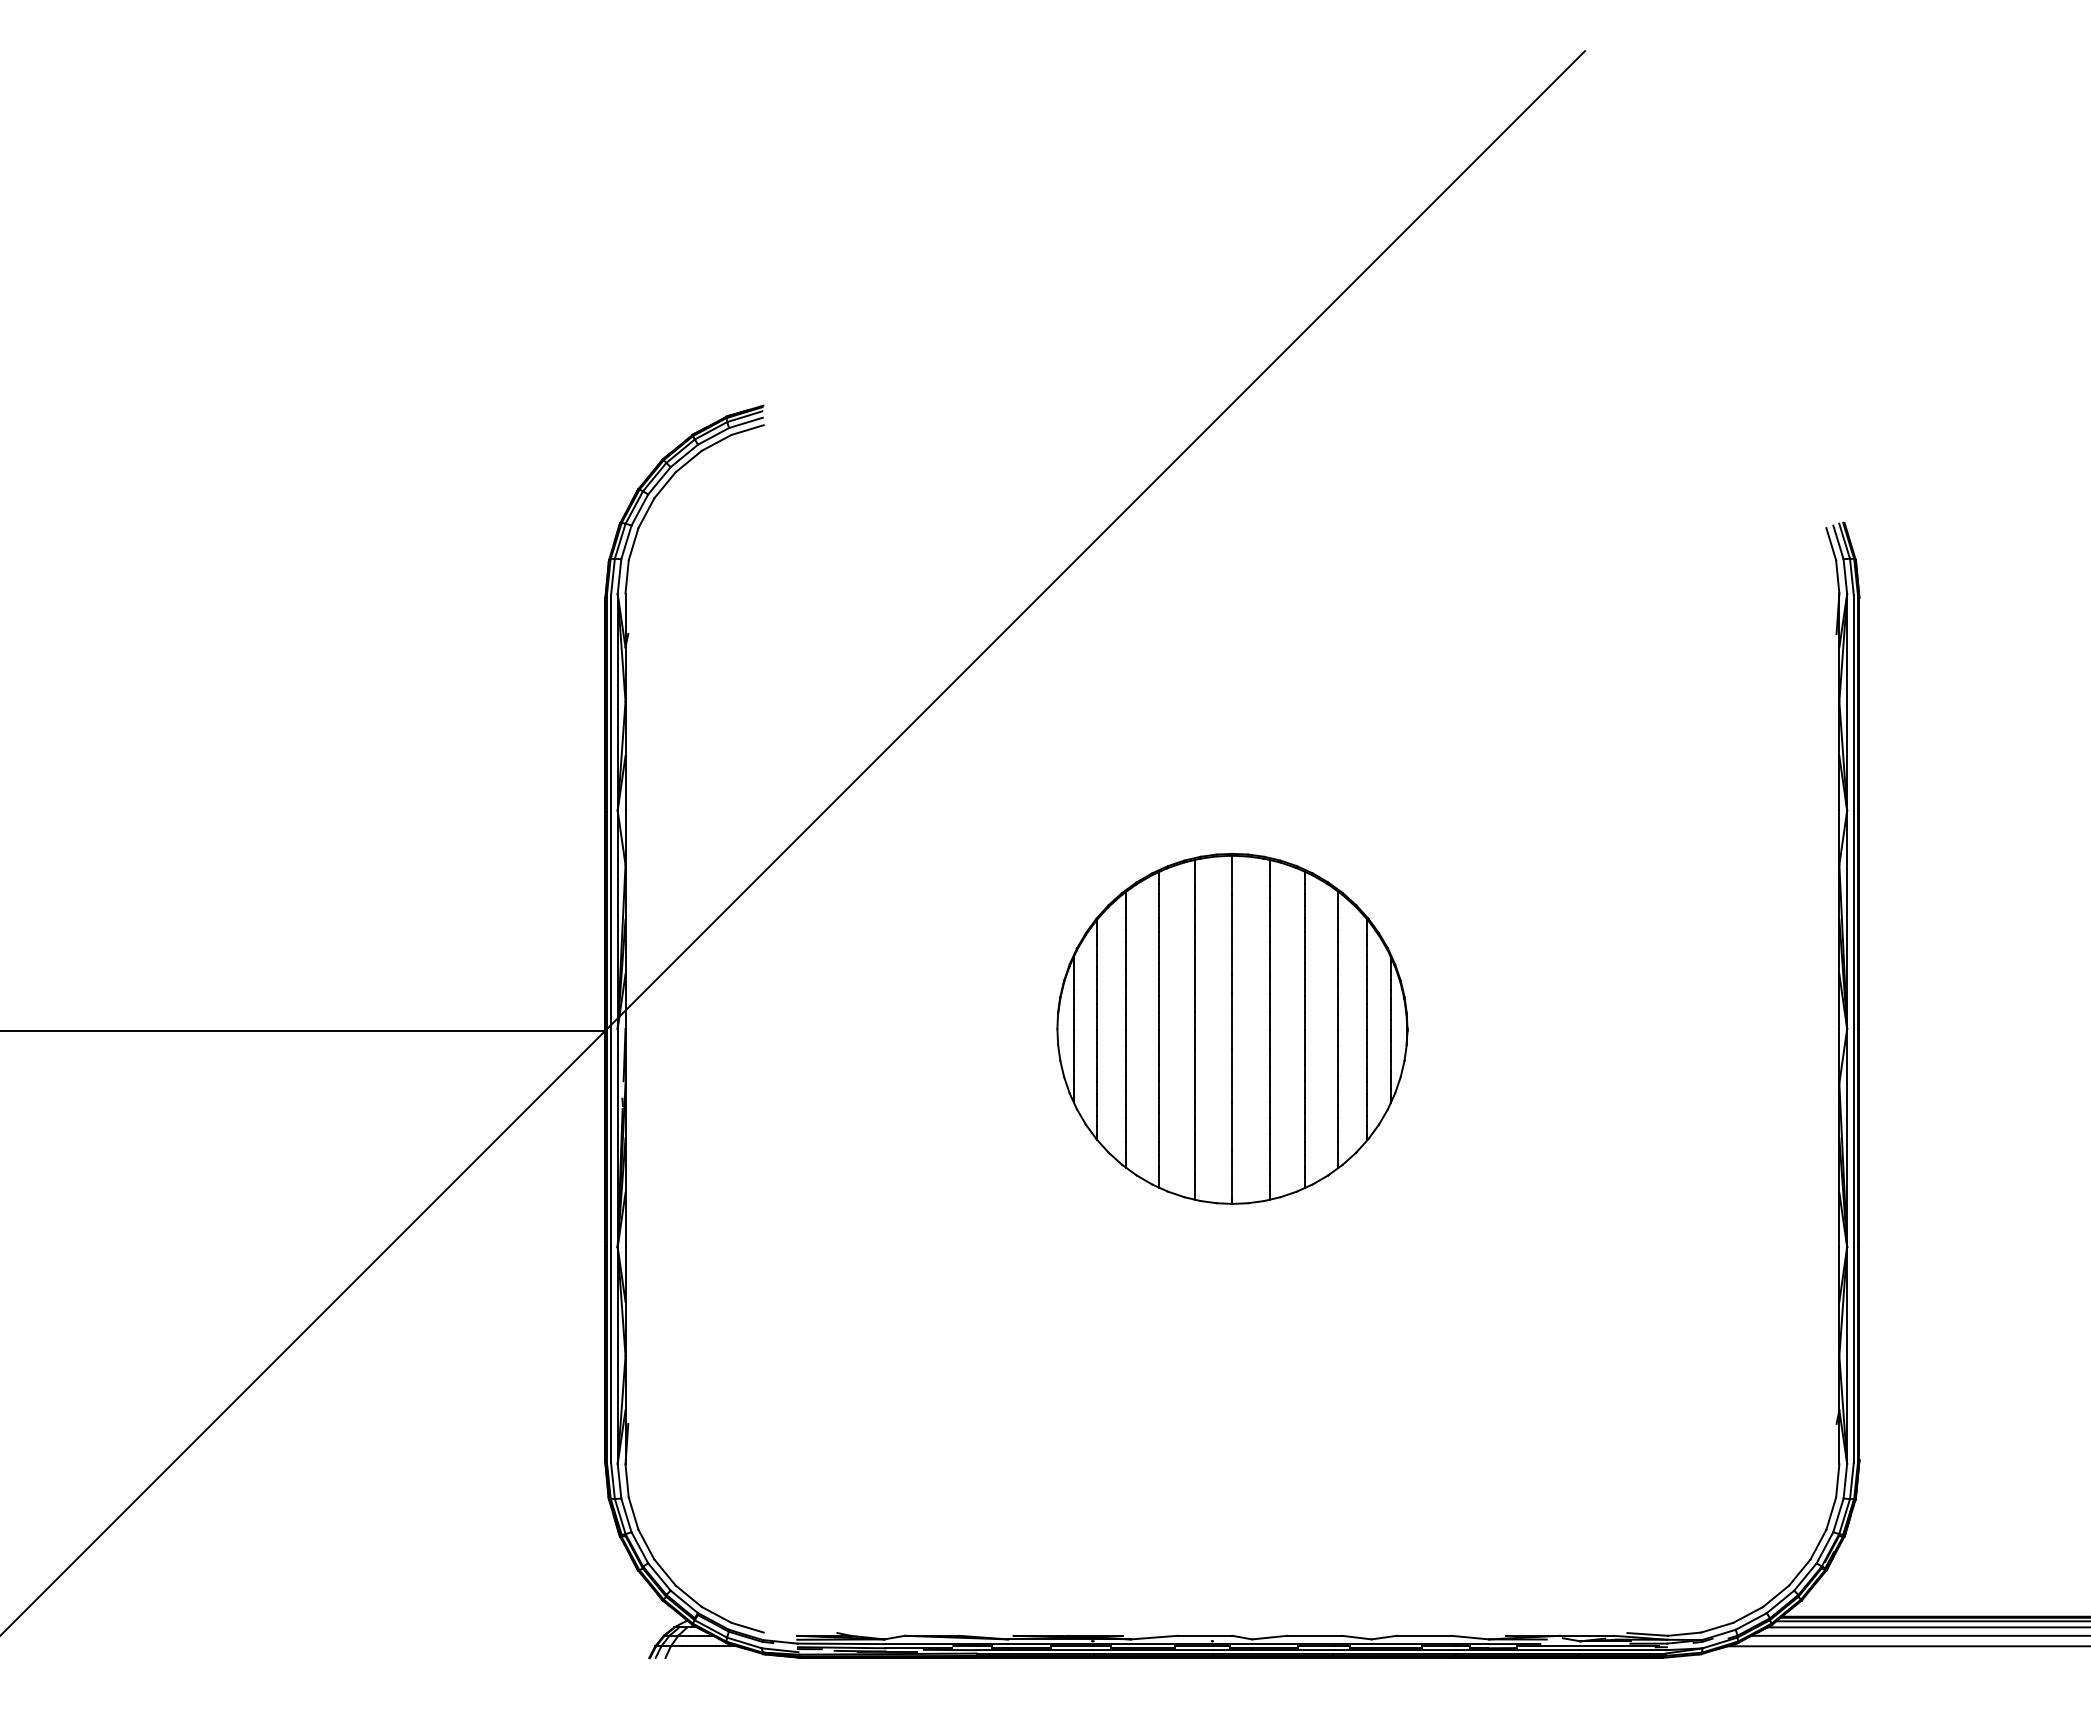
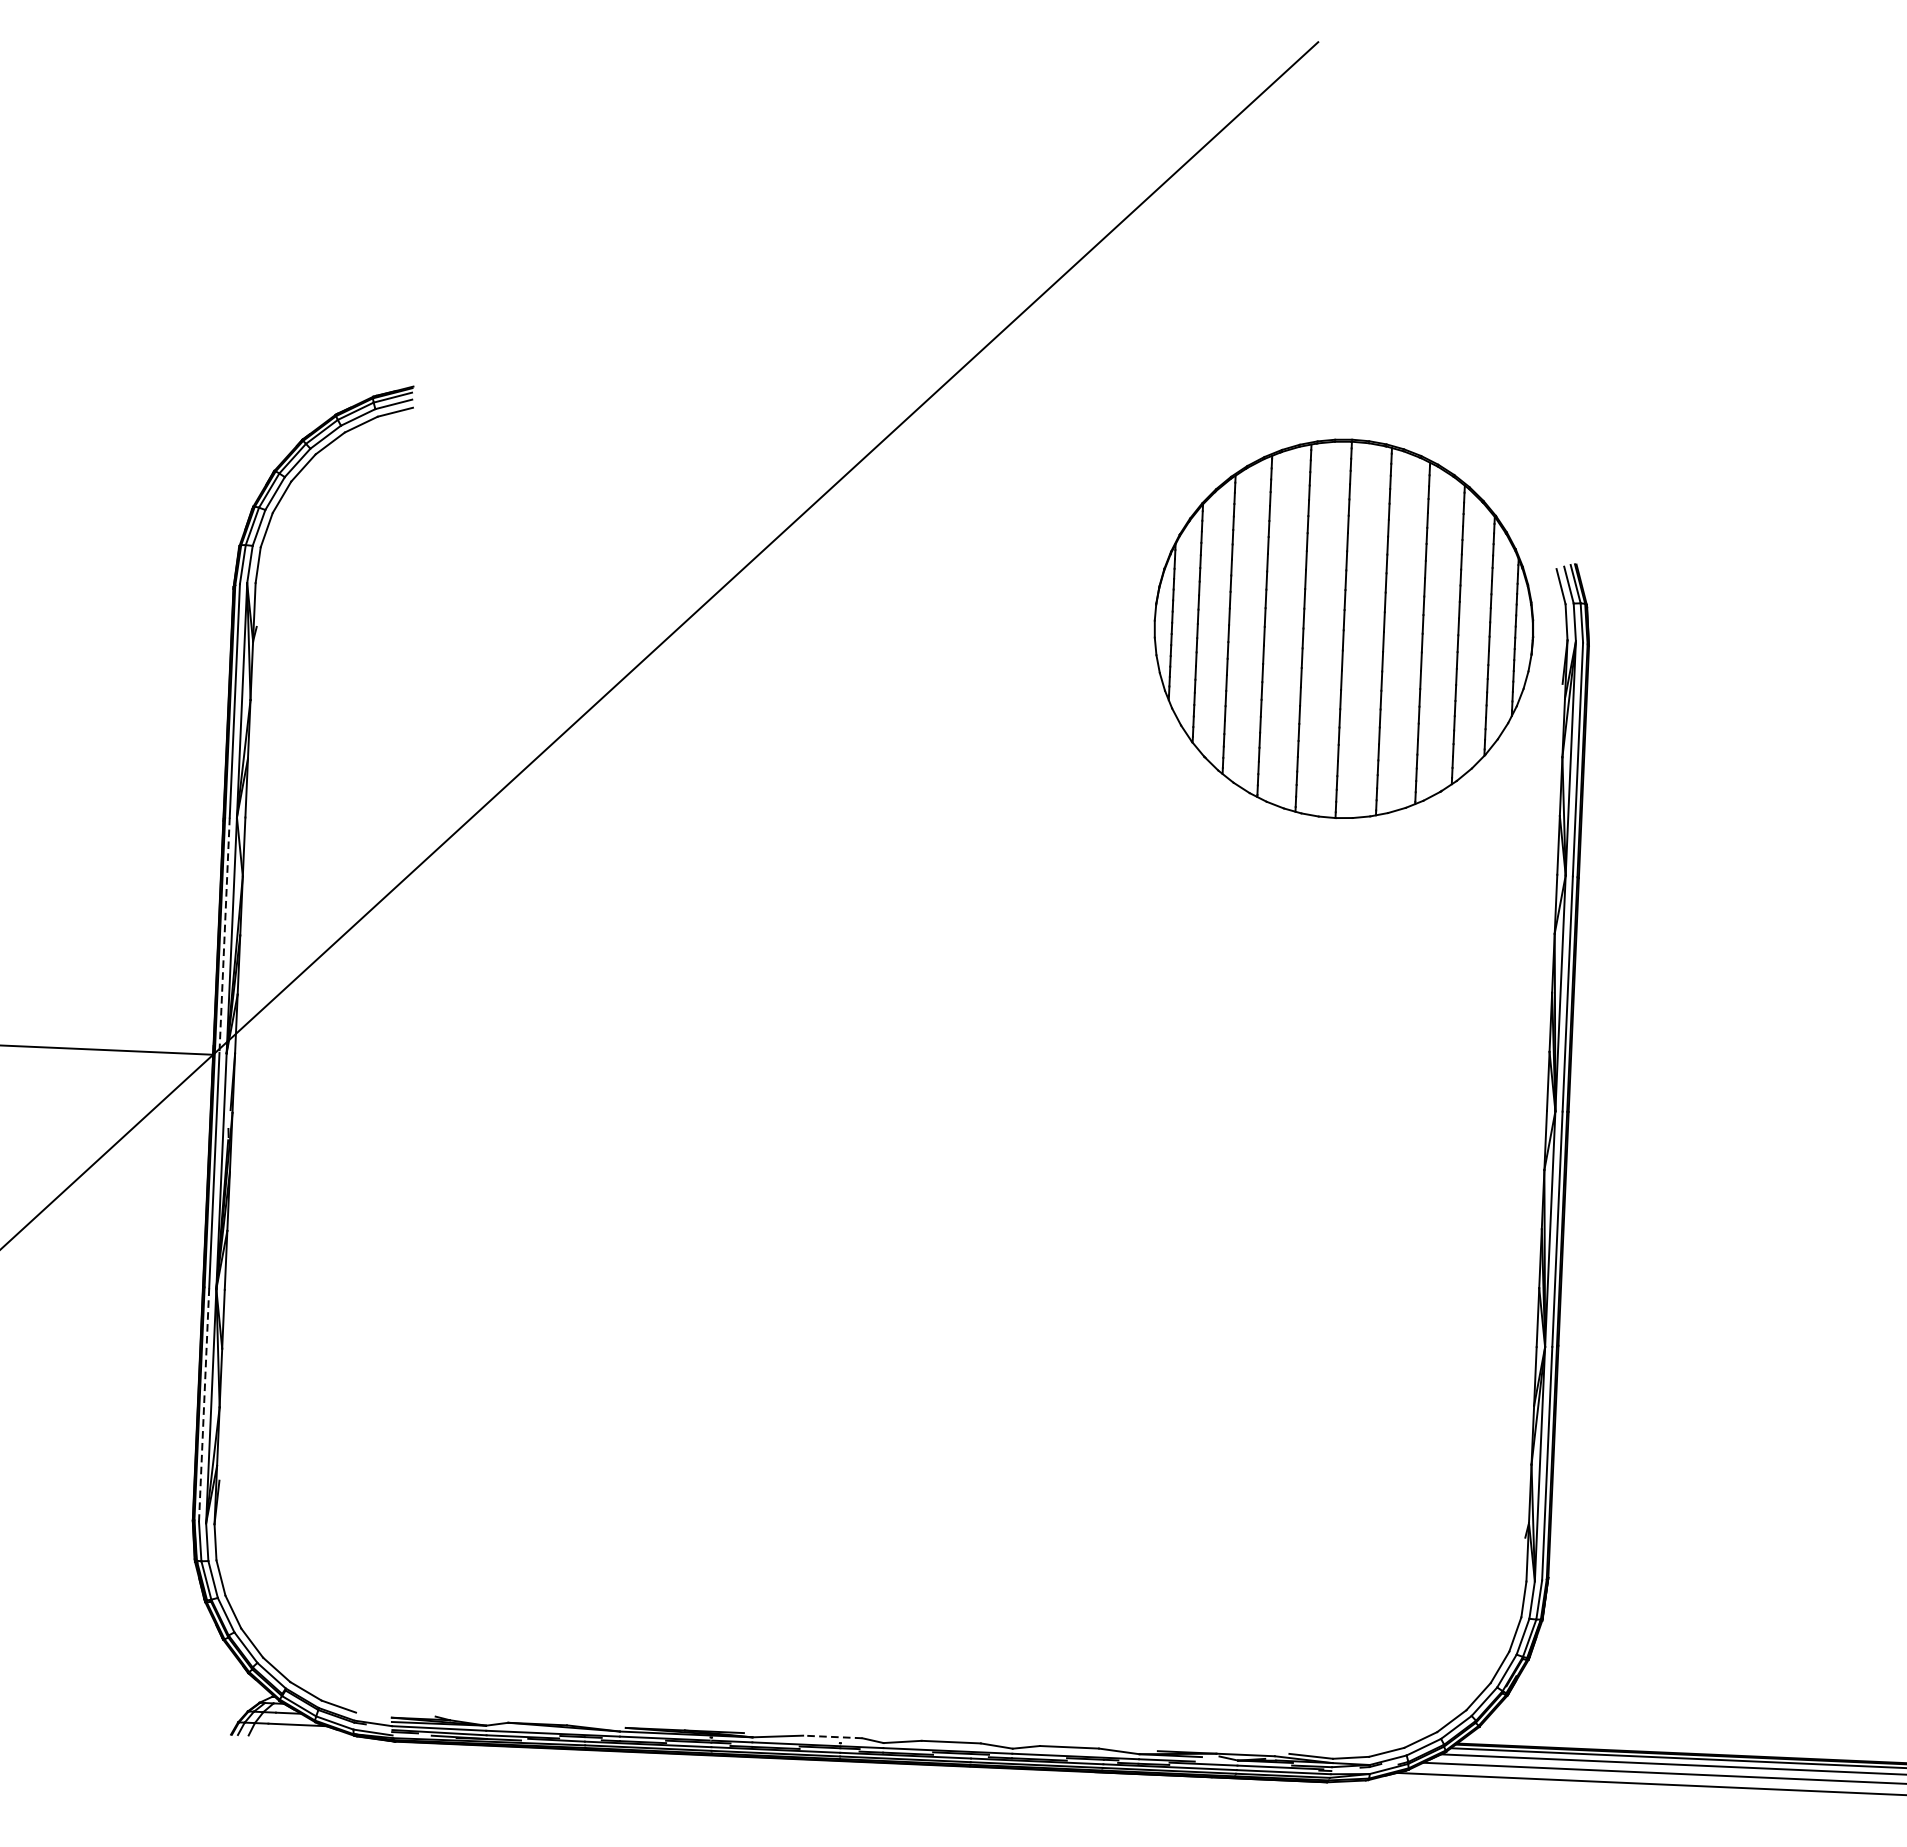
line: (611, 920) -> (225, 935), solid -> dashed
part: (1232, 1028) -> (1344, 628), moved
line: (611, 1354) -> (204, 1404), solid -> dashed
line: (1204, 1635) -> (832, 1736), solid -> dashed

